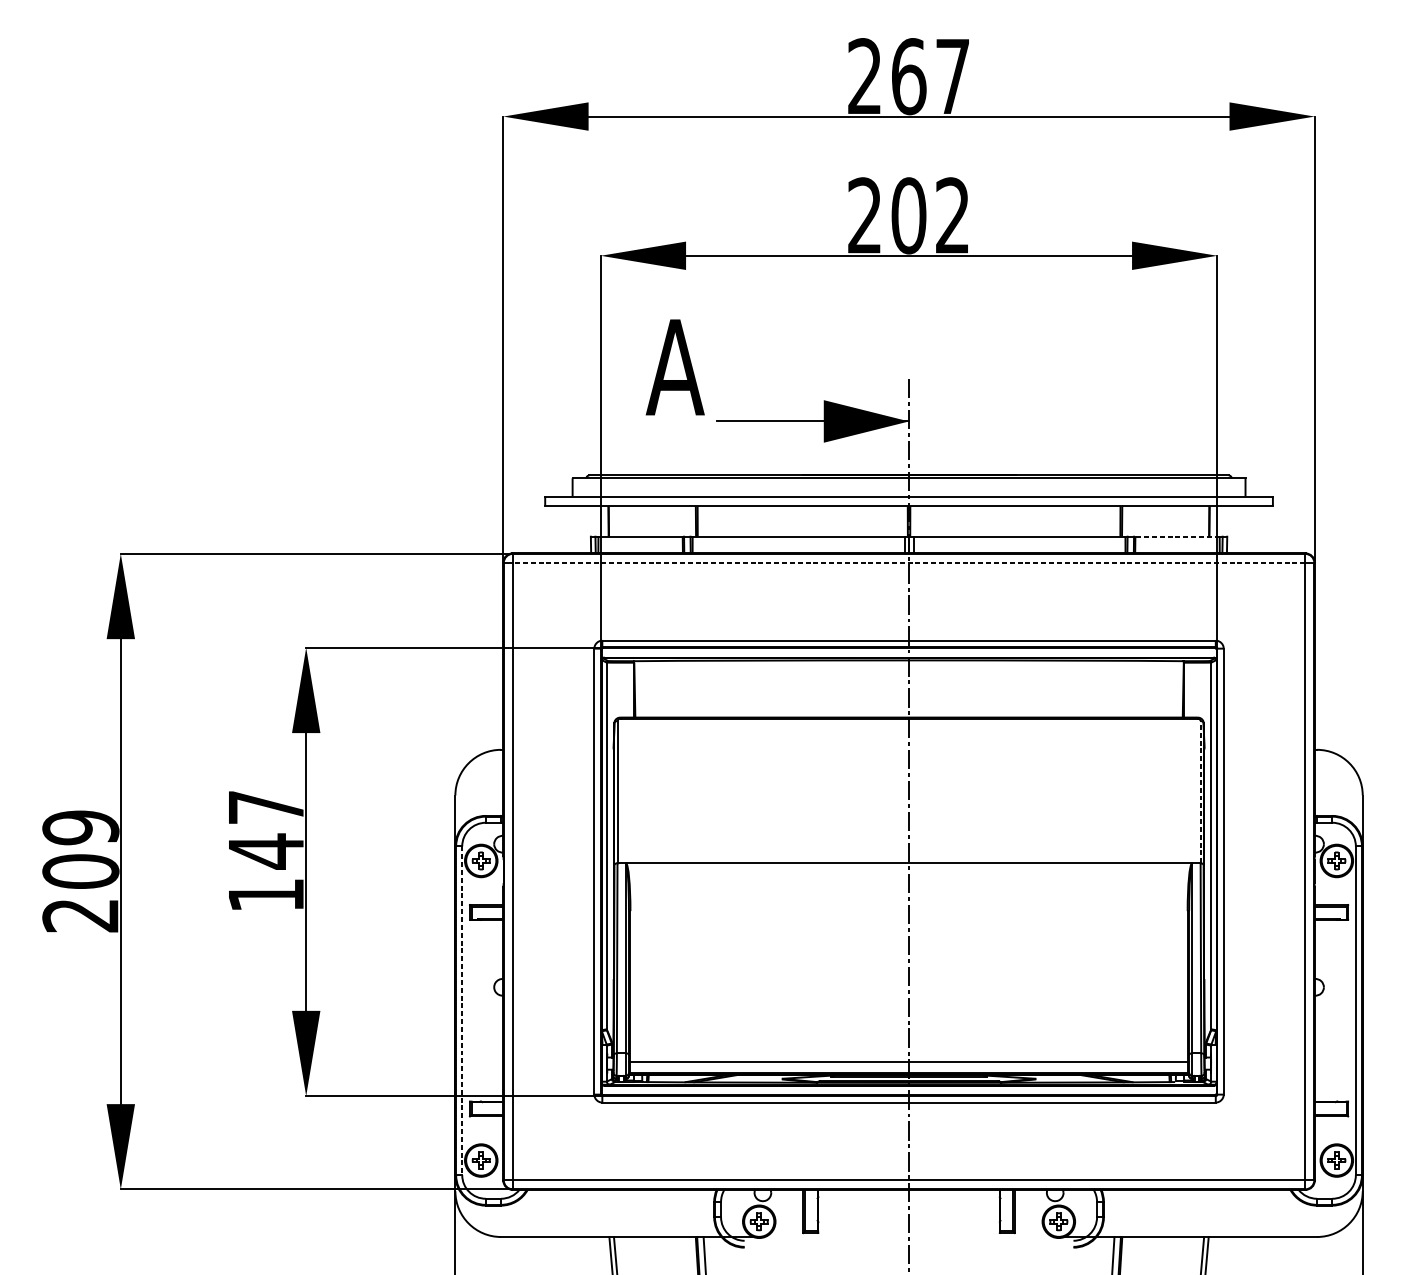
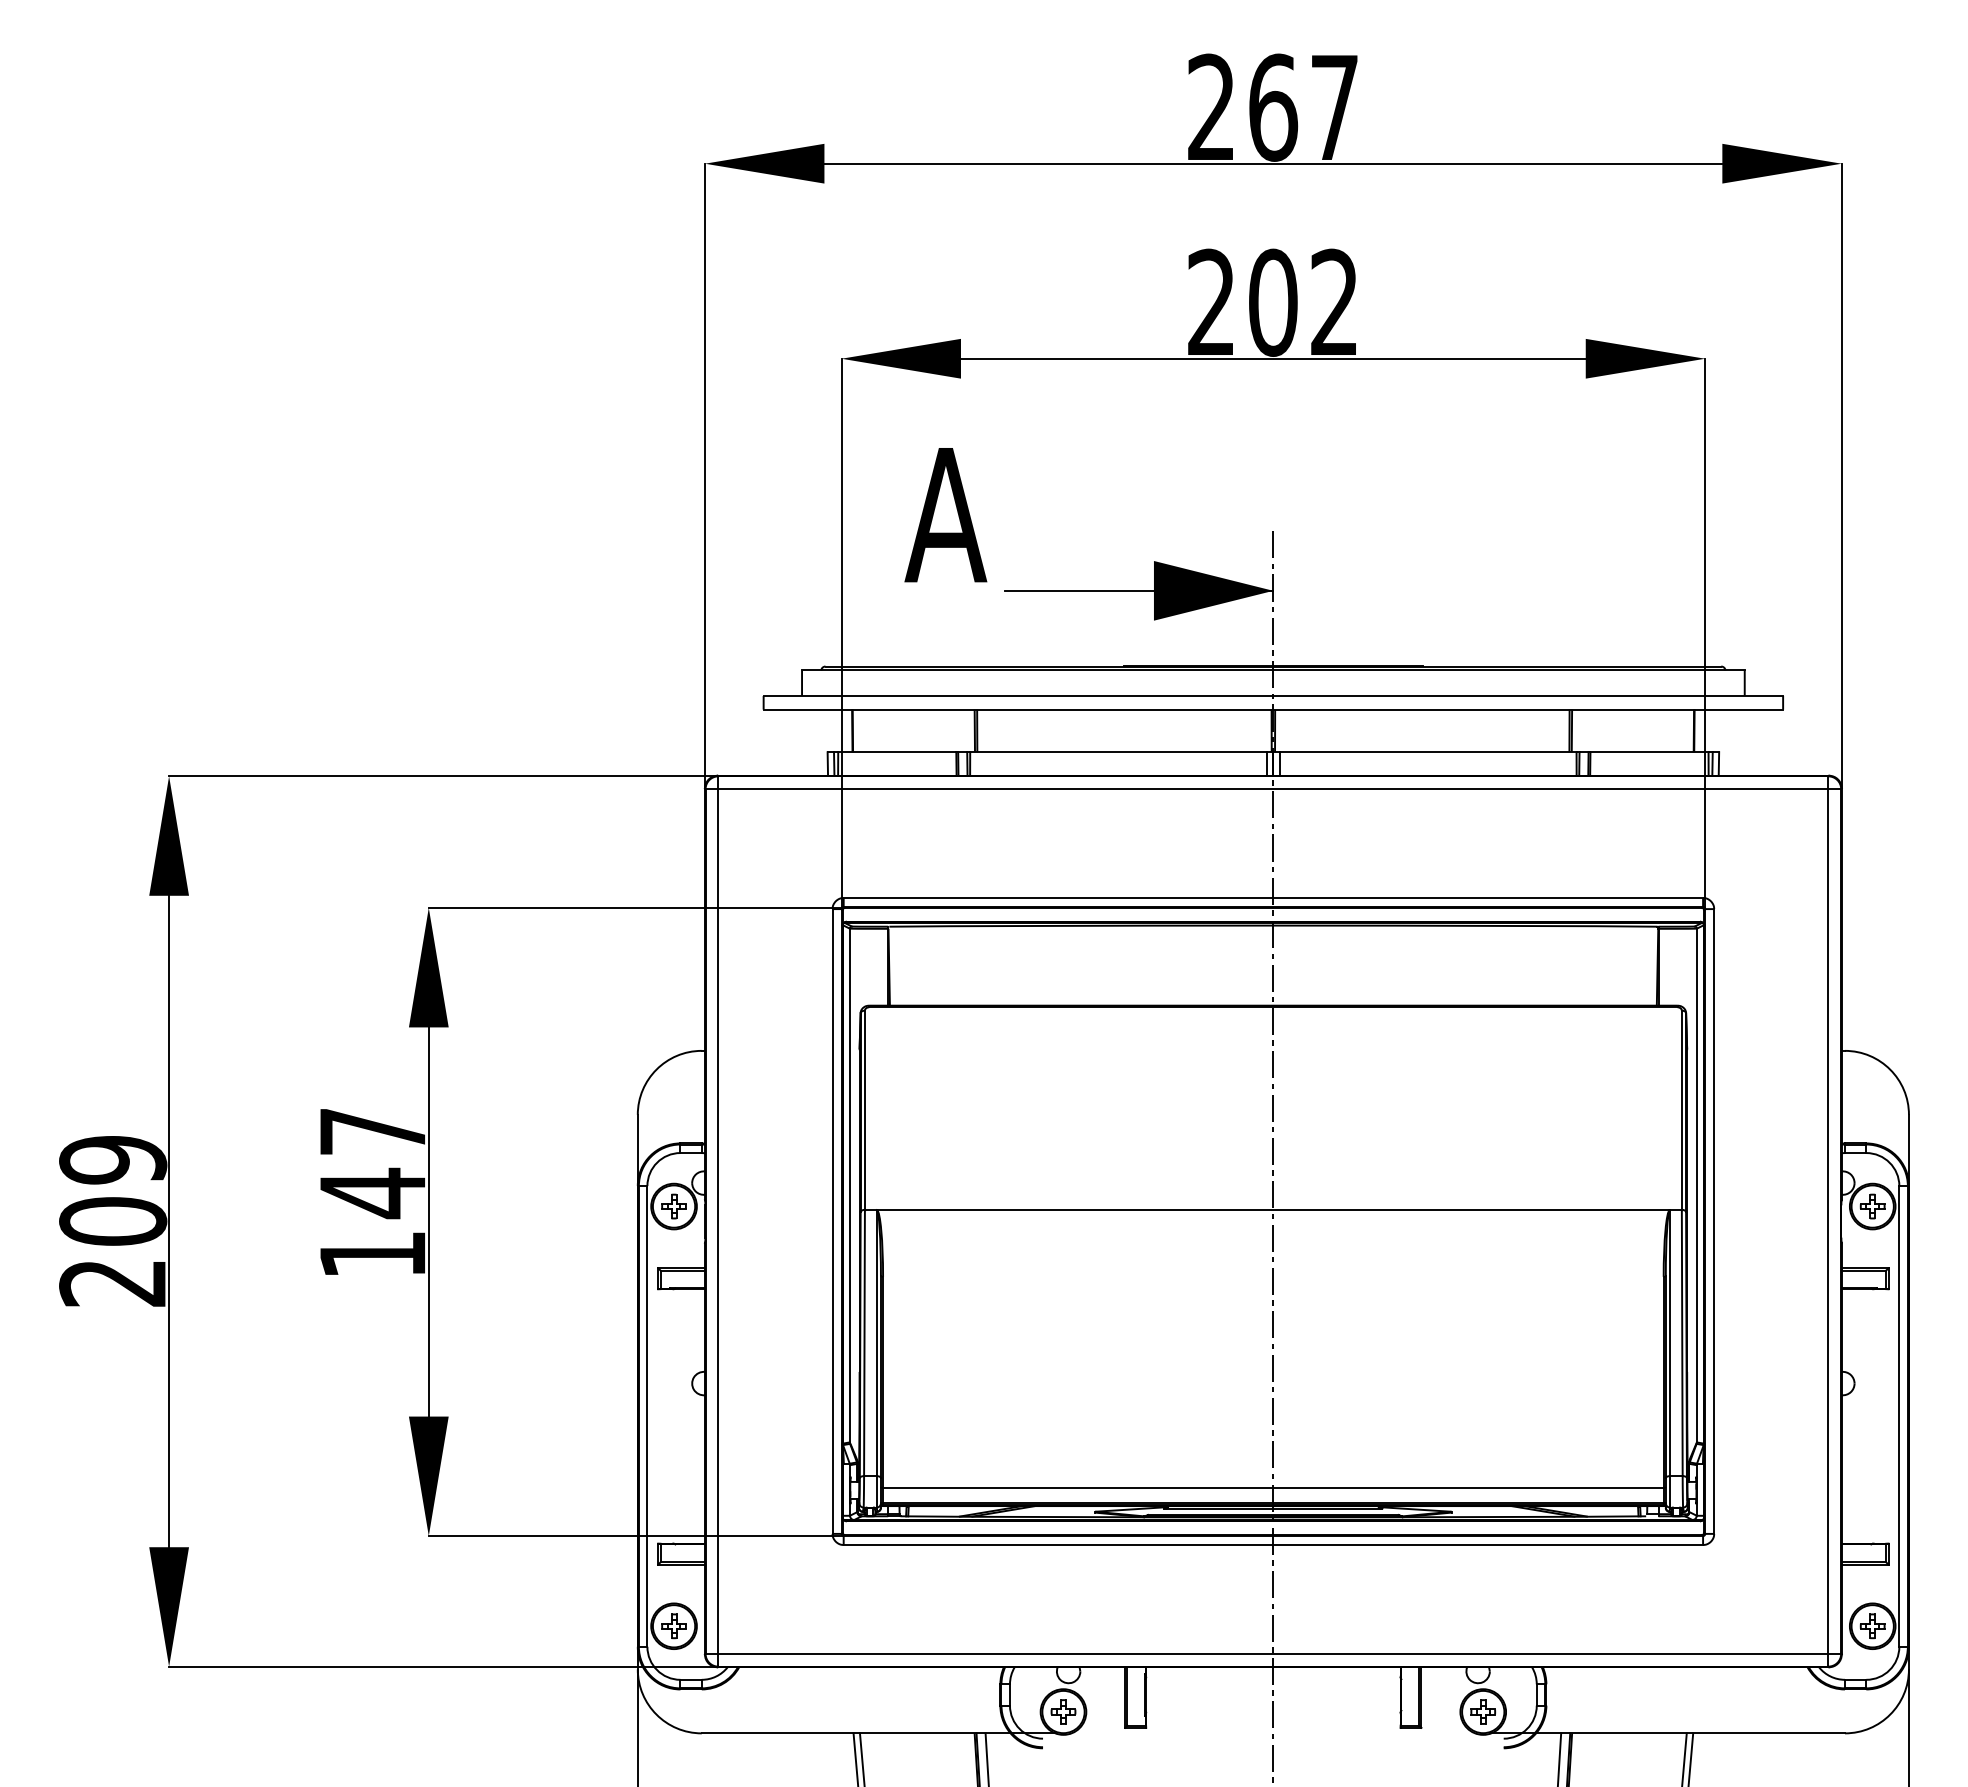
line: (1177, 536) -> (1649, 752), dashed -> solid
line: (909, 563) -> (1273, 789), dashed -> solid
line: (1200, 792) -> (1681, 1110), dashed -> solid
line: (462, 1010) -> (647, 1416), dashed -> solid

